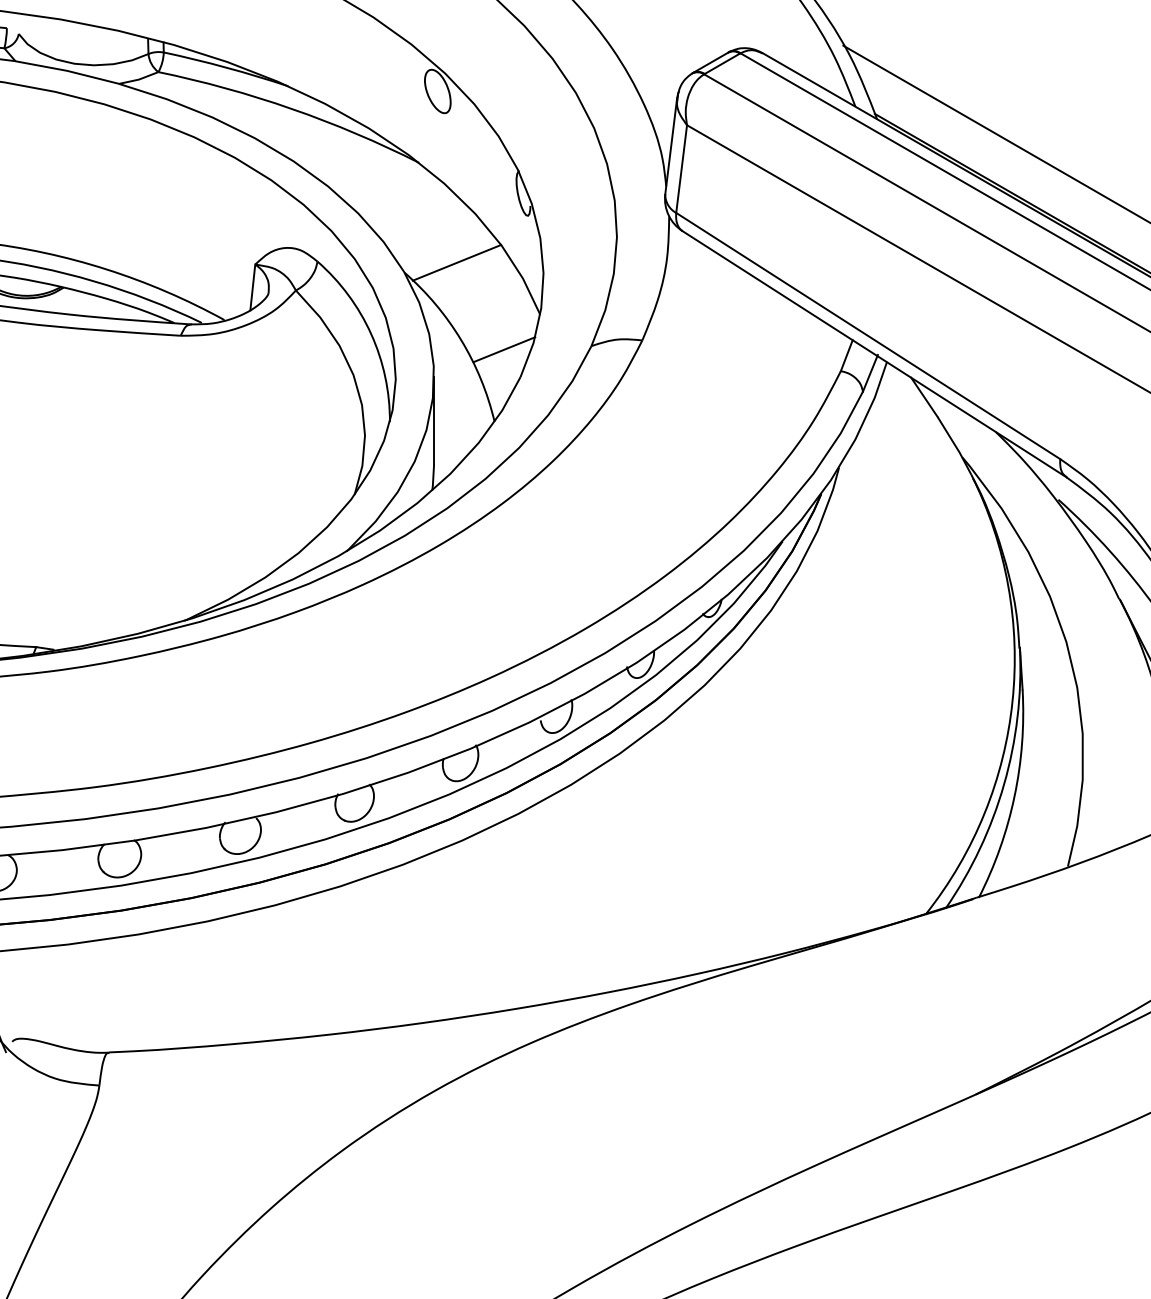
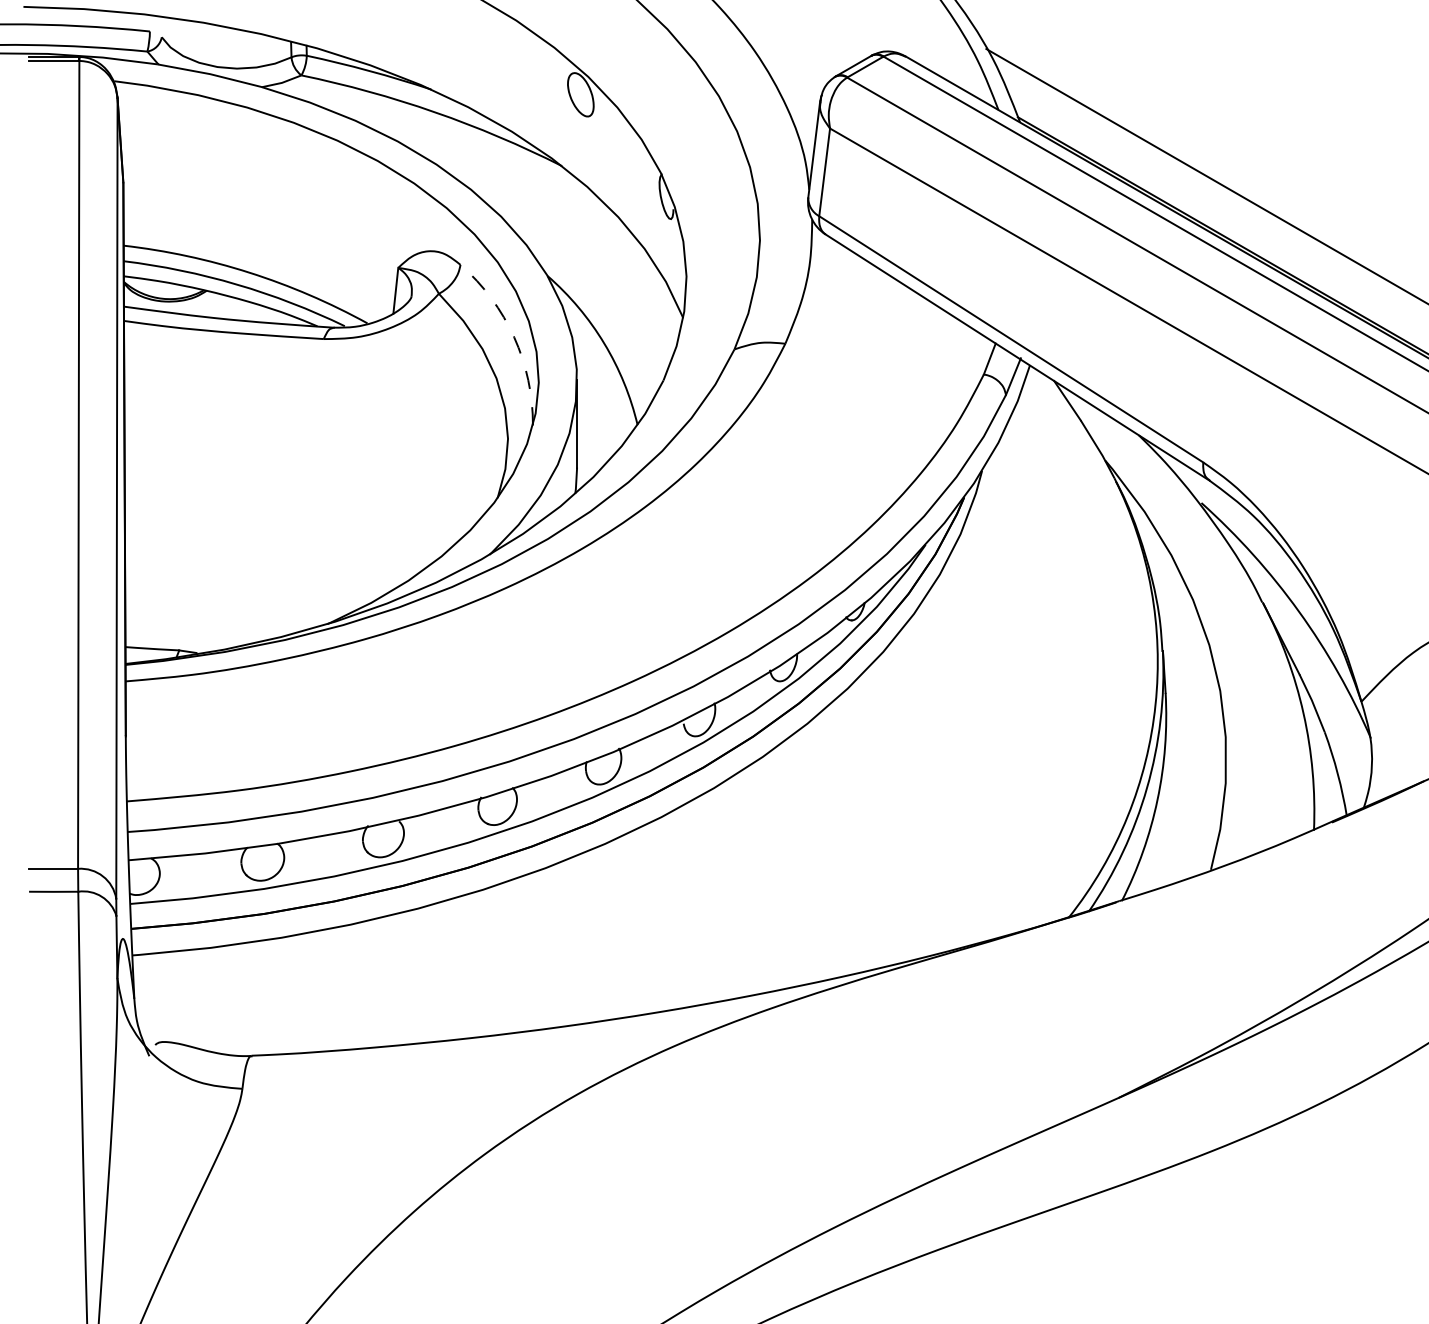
line: (456, 262) -> (599, 265), removed
arc: (371, 334) -> (514, 337), solid -> dashed
line: (504, 349) -> (647, 352), removed

